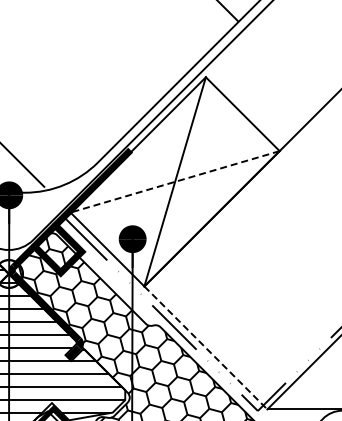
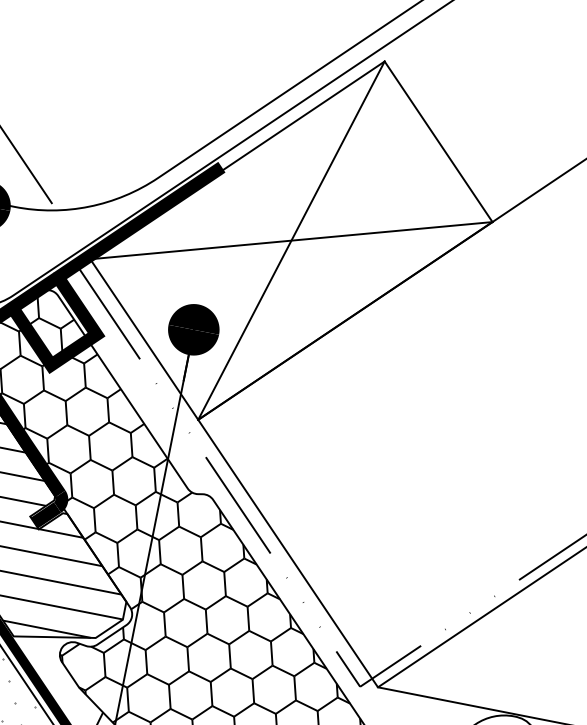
line: (175, 181) -> (292, 240), dashed -> solid
line: (205, 347) -> (287, 552), dashed -> solid

